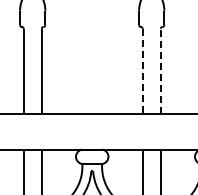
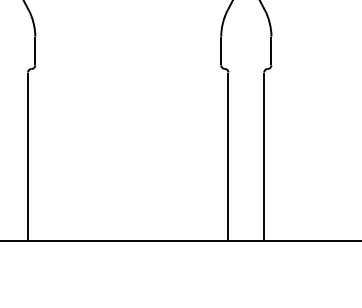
line: (160, 70) -> (263, 155), dashed -> solid
line: (142, 71) -> (227, 157), dashed -> solid

